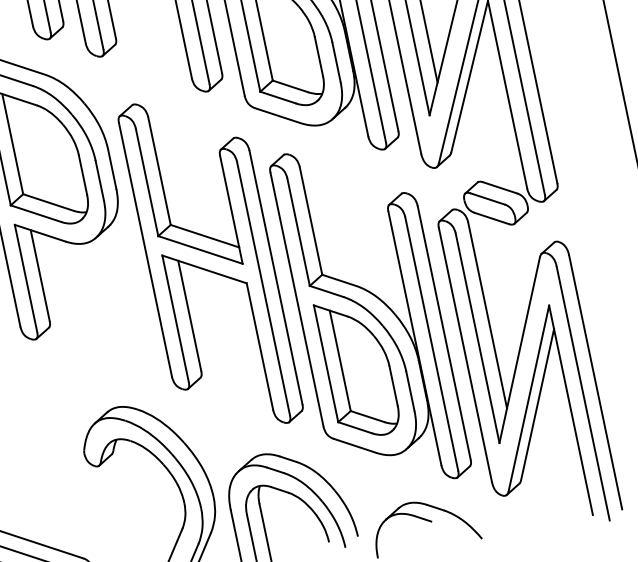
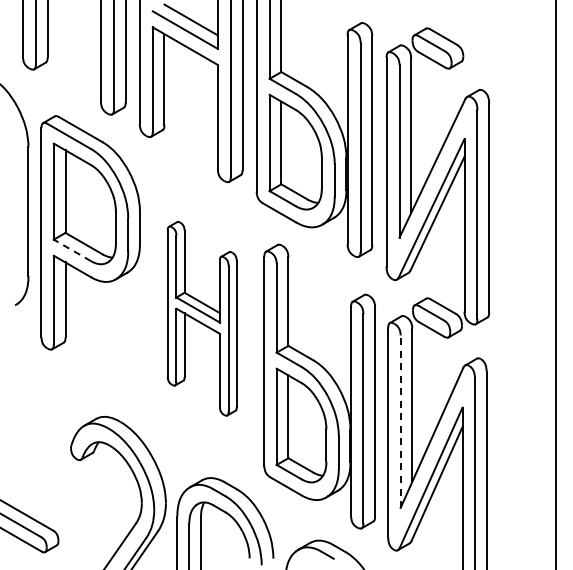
line: (34, 214) -> (71, 250), solid -> dashed
part: (211, 263) -> (202, 318), size x0.7
line: (477, 338) -> (400, 421), solid -> dashed

